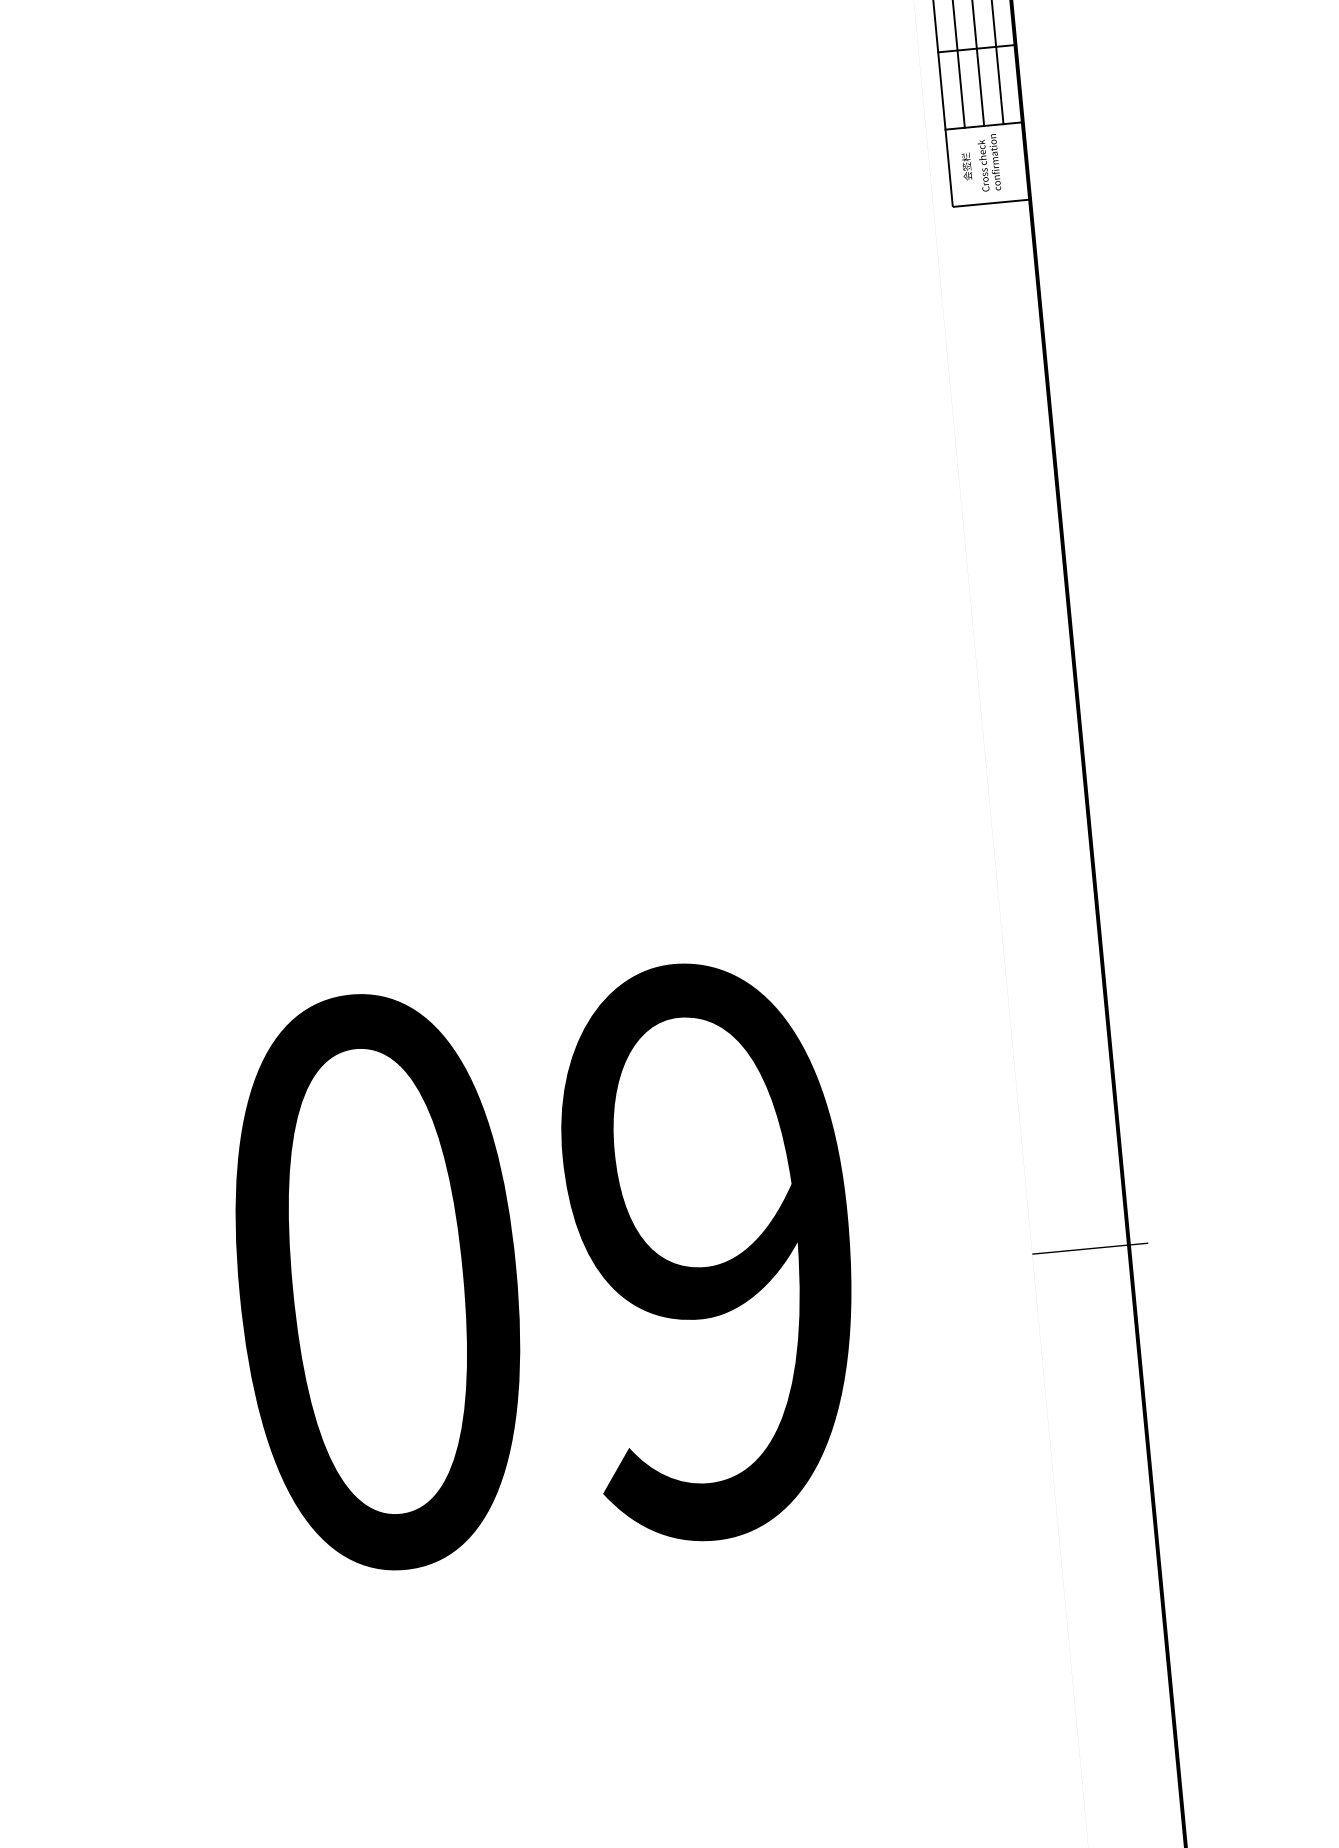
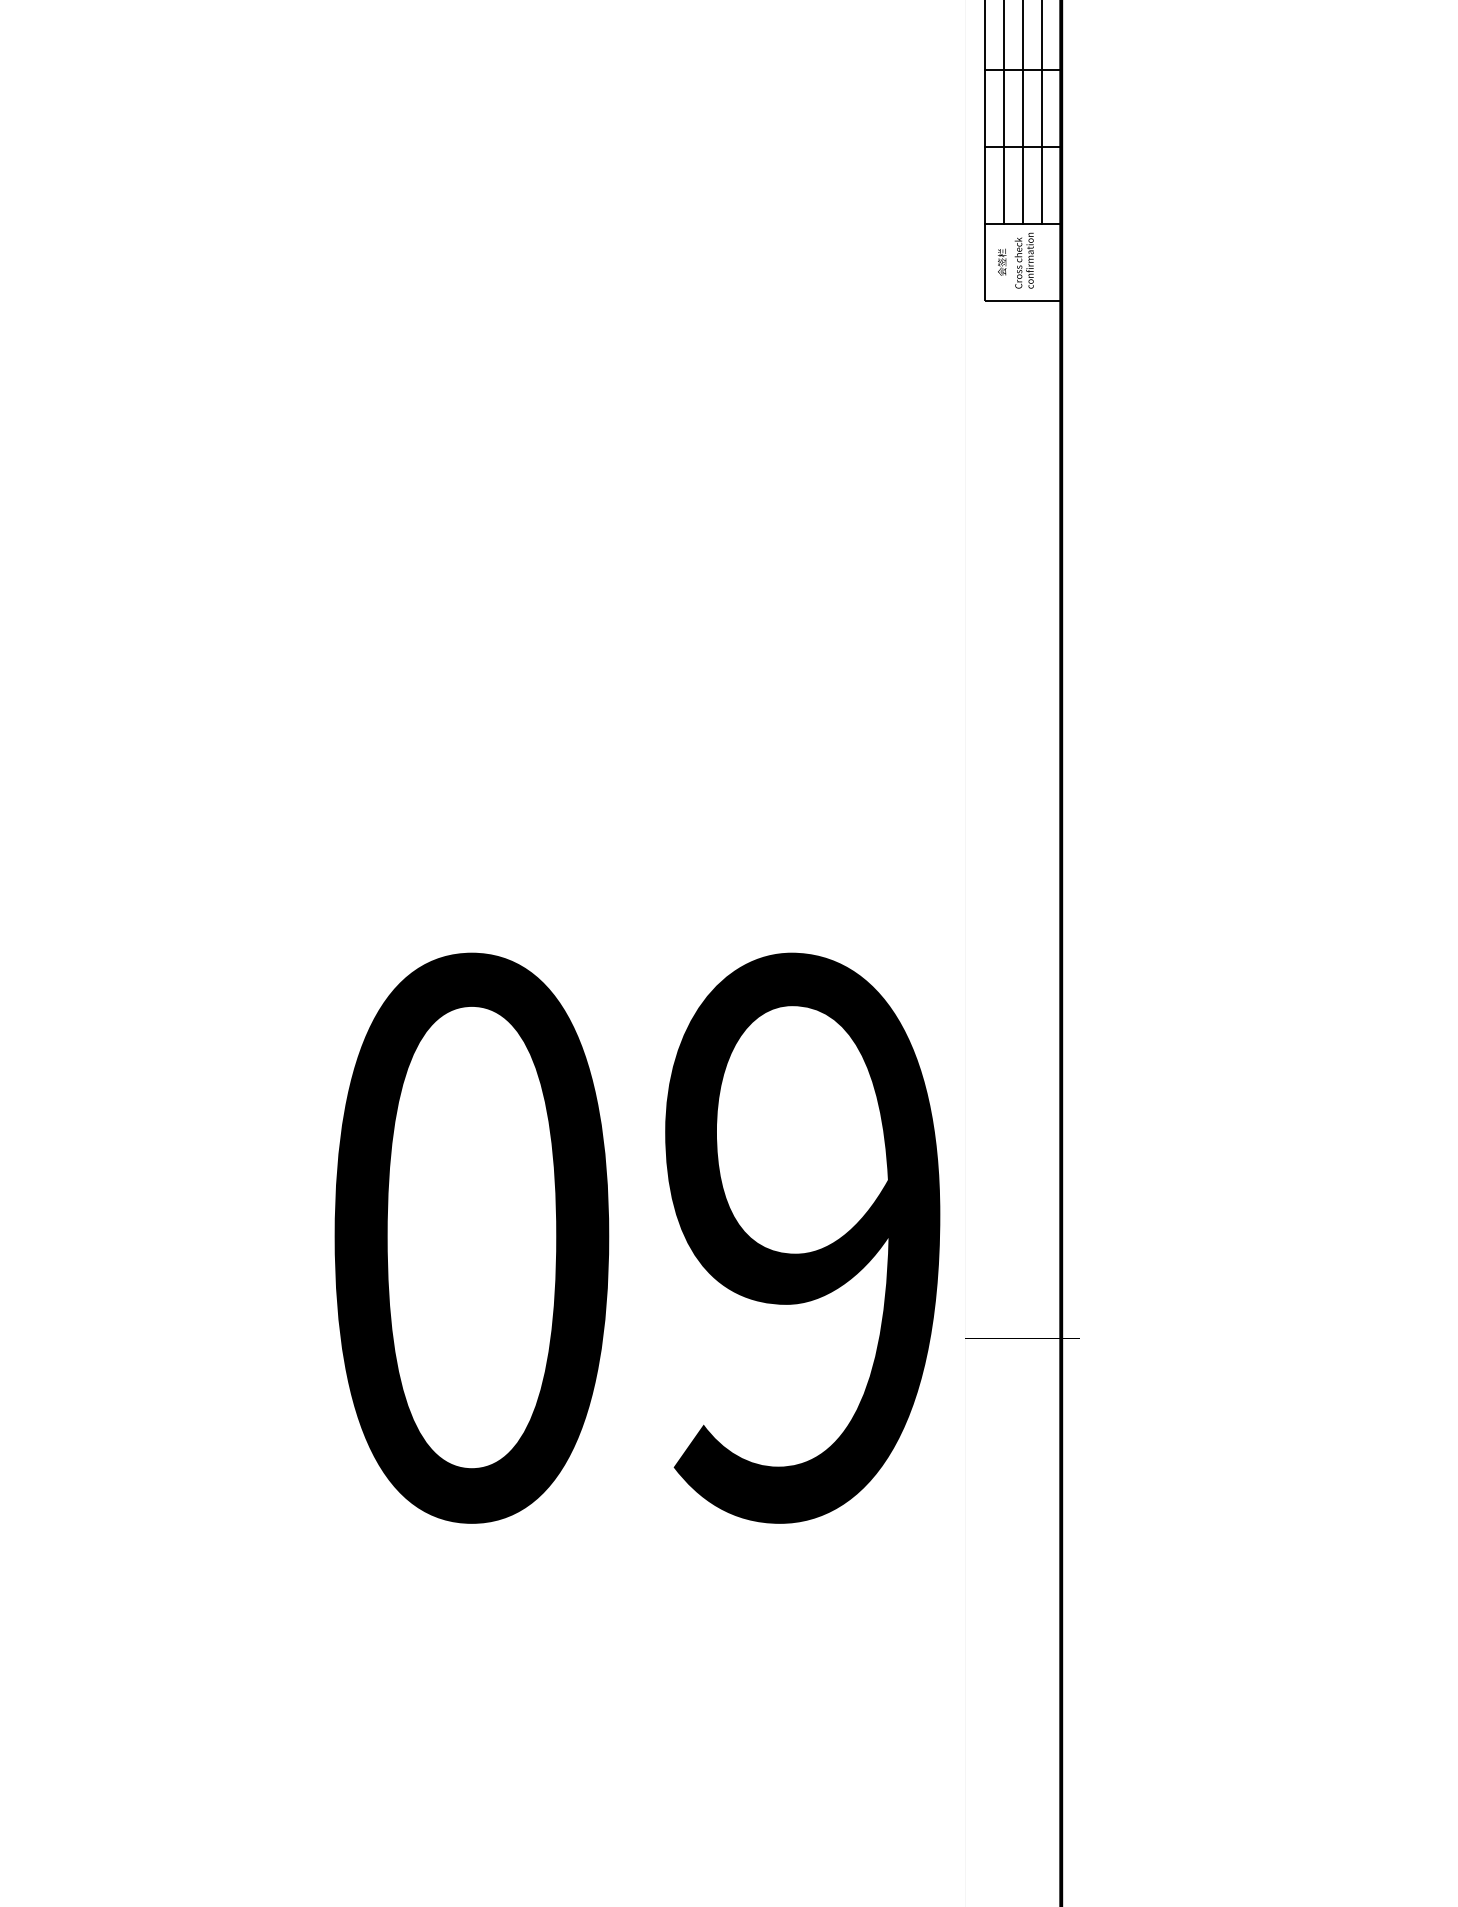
text: (544, 1265) -> (637, 1237), moved

